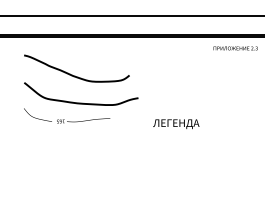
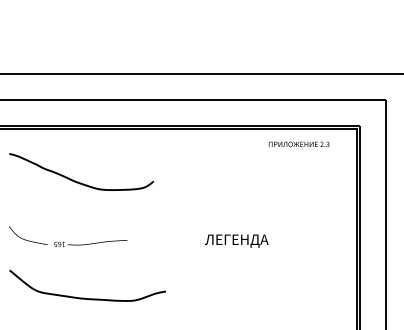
curve: (78, 102) -> (84, 297), moved
text: (176, 123) -> (236, 240), moved

